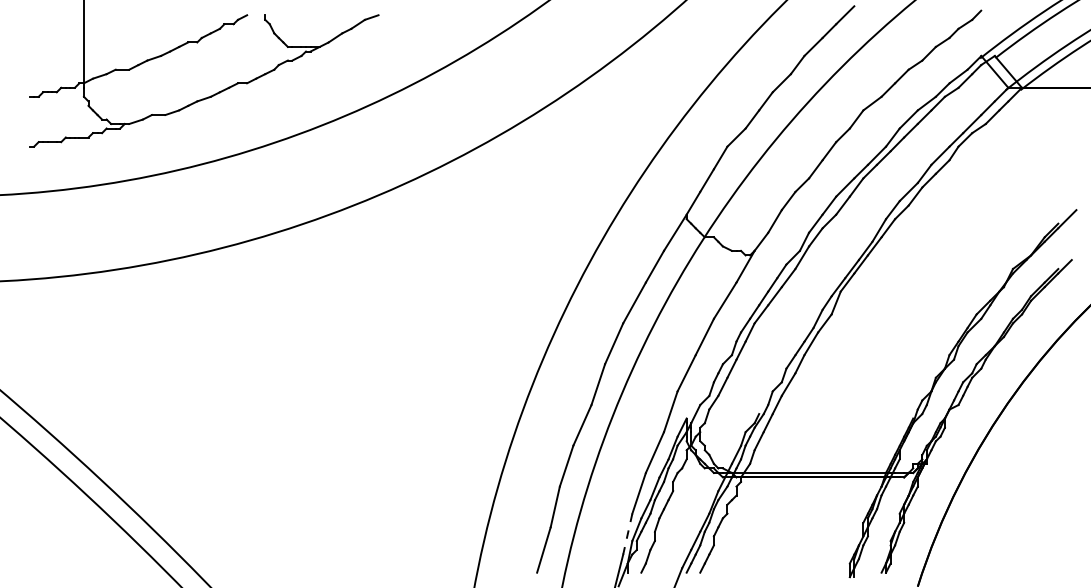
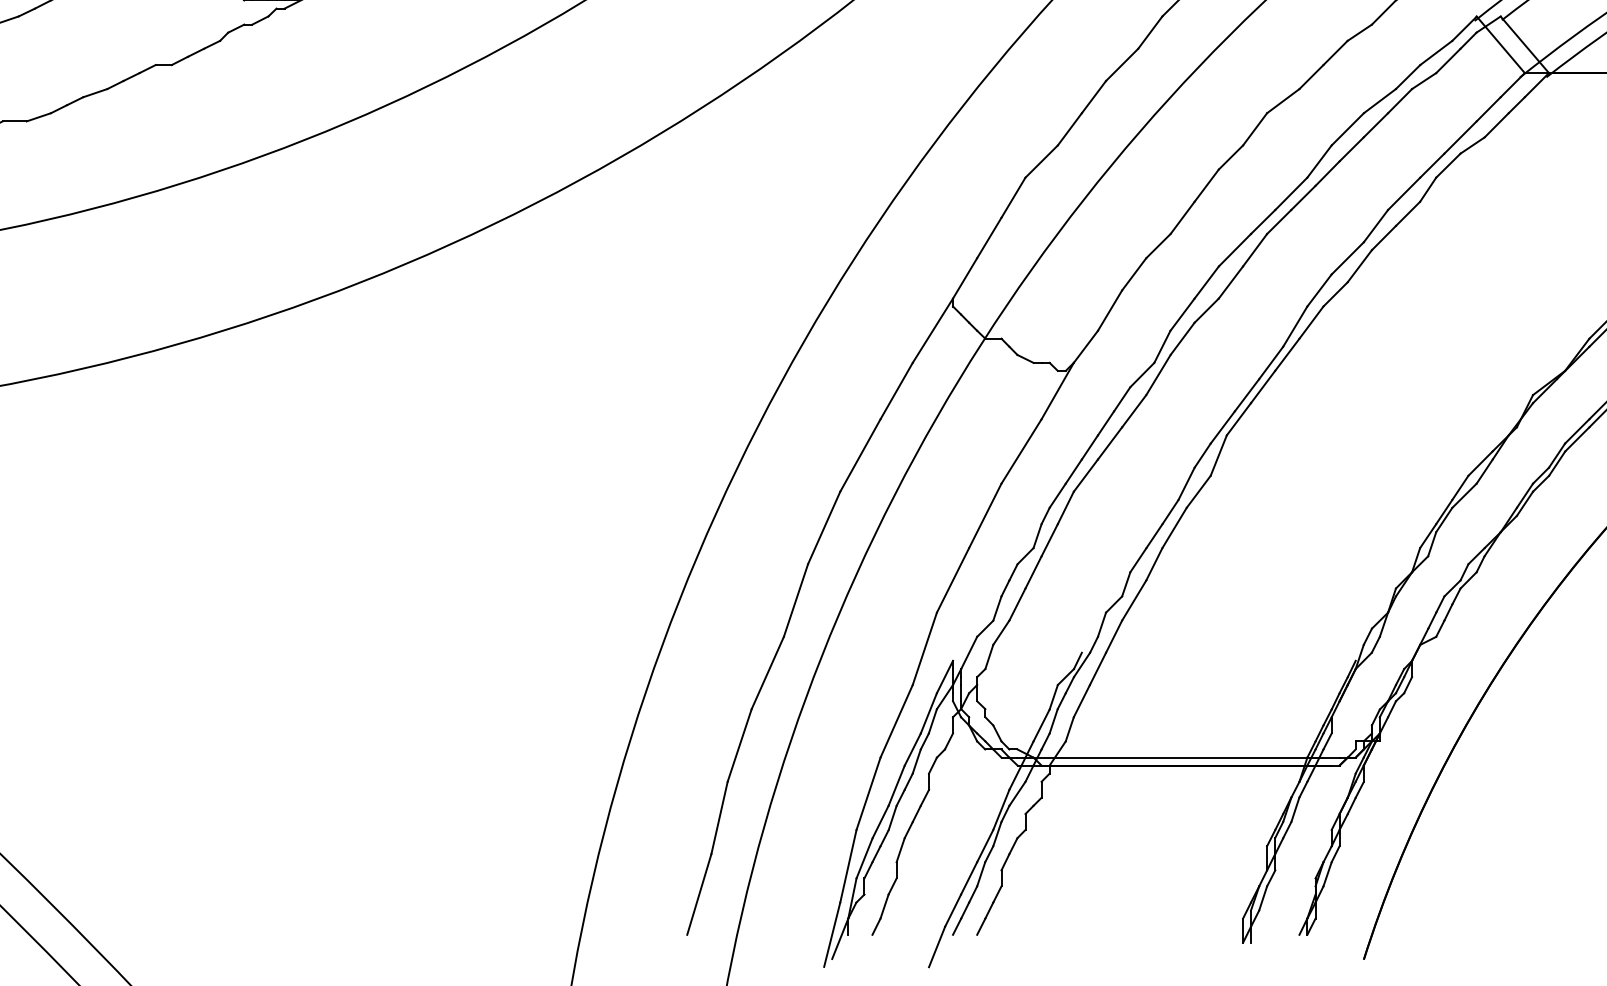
line: (627, 534) -> (847, 866), dashed -> solid

